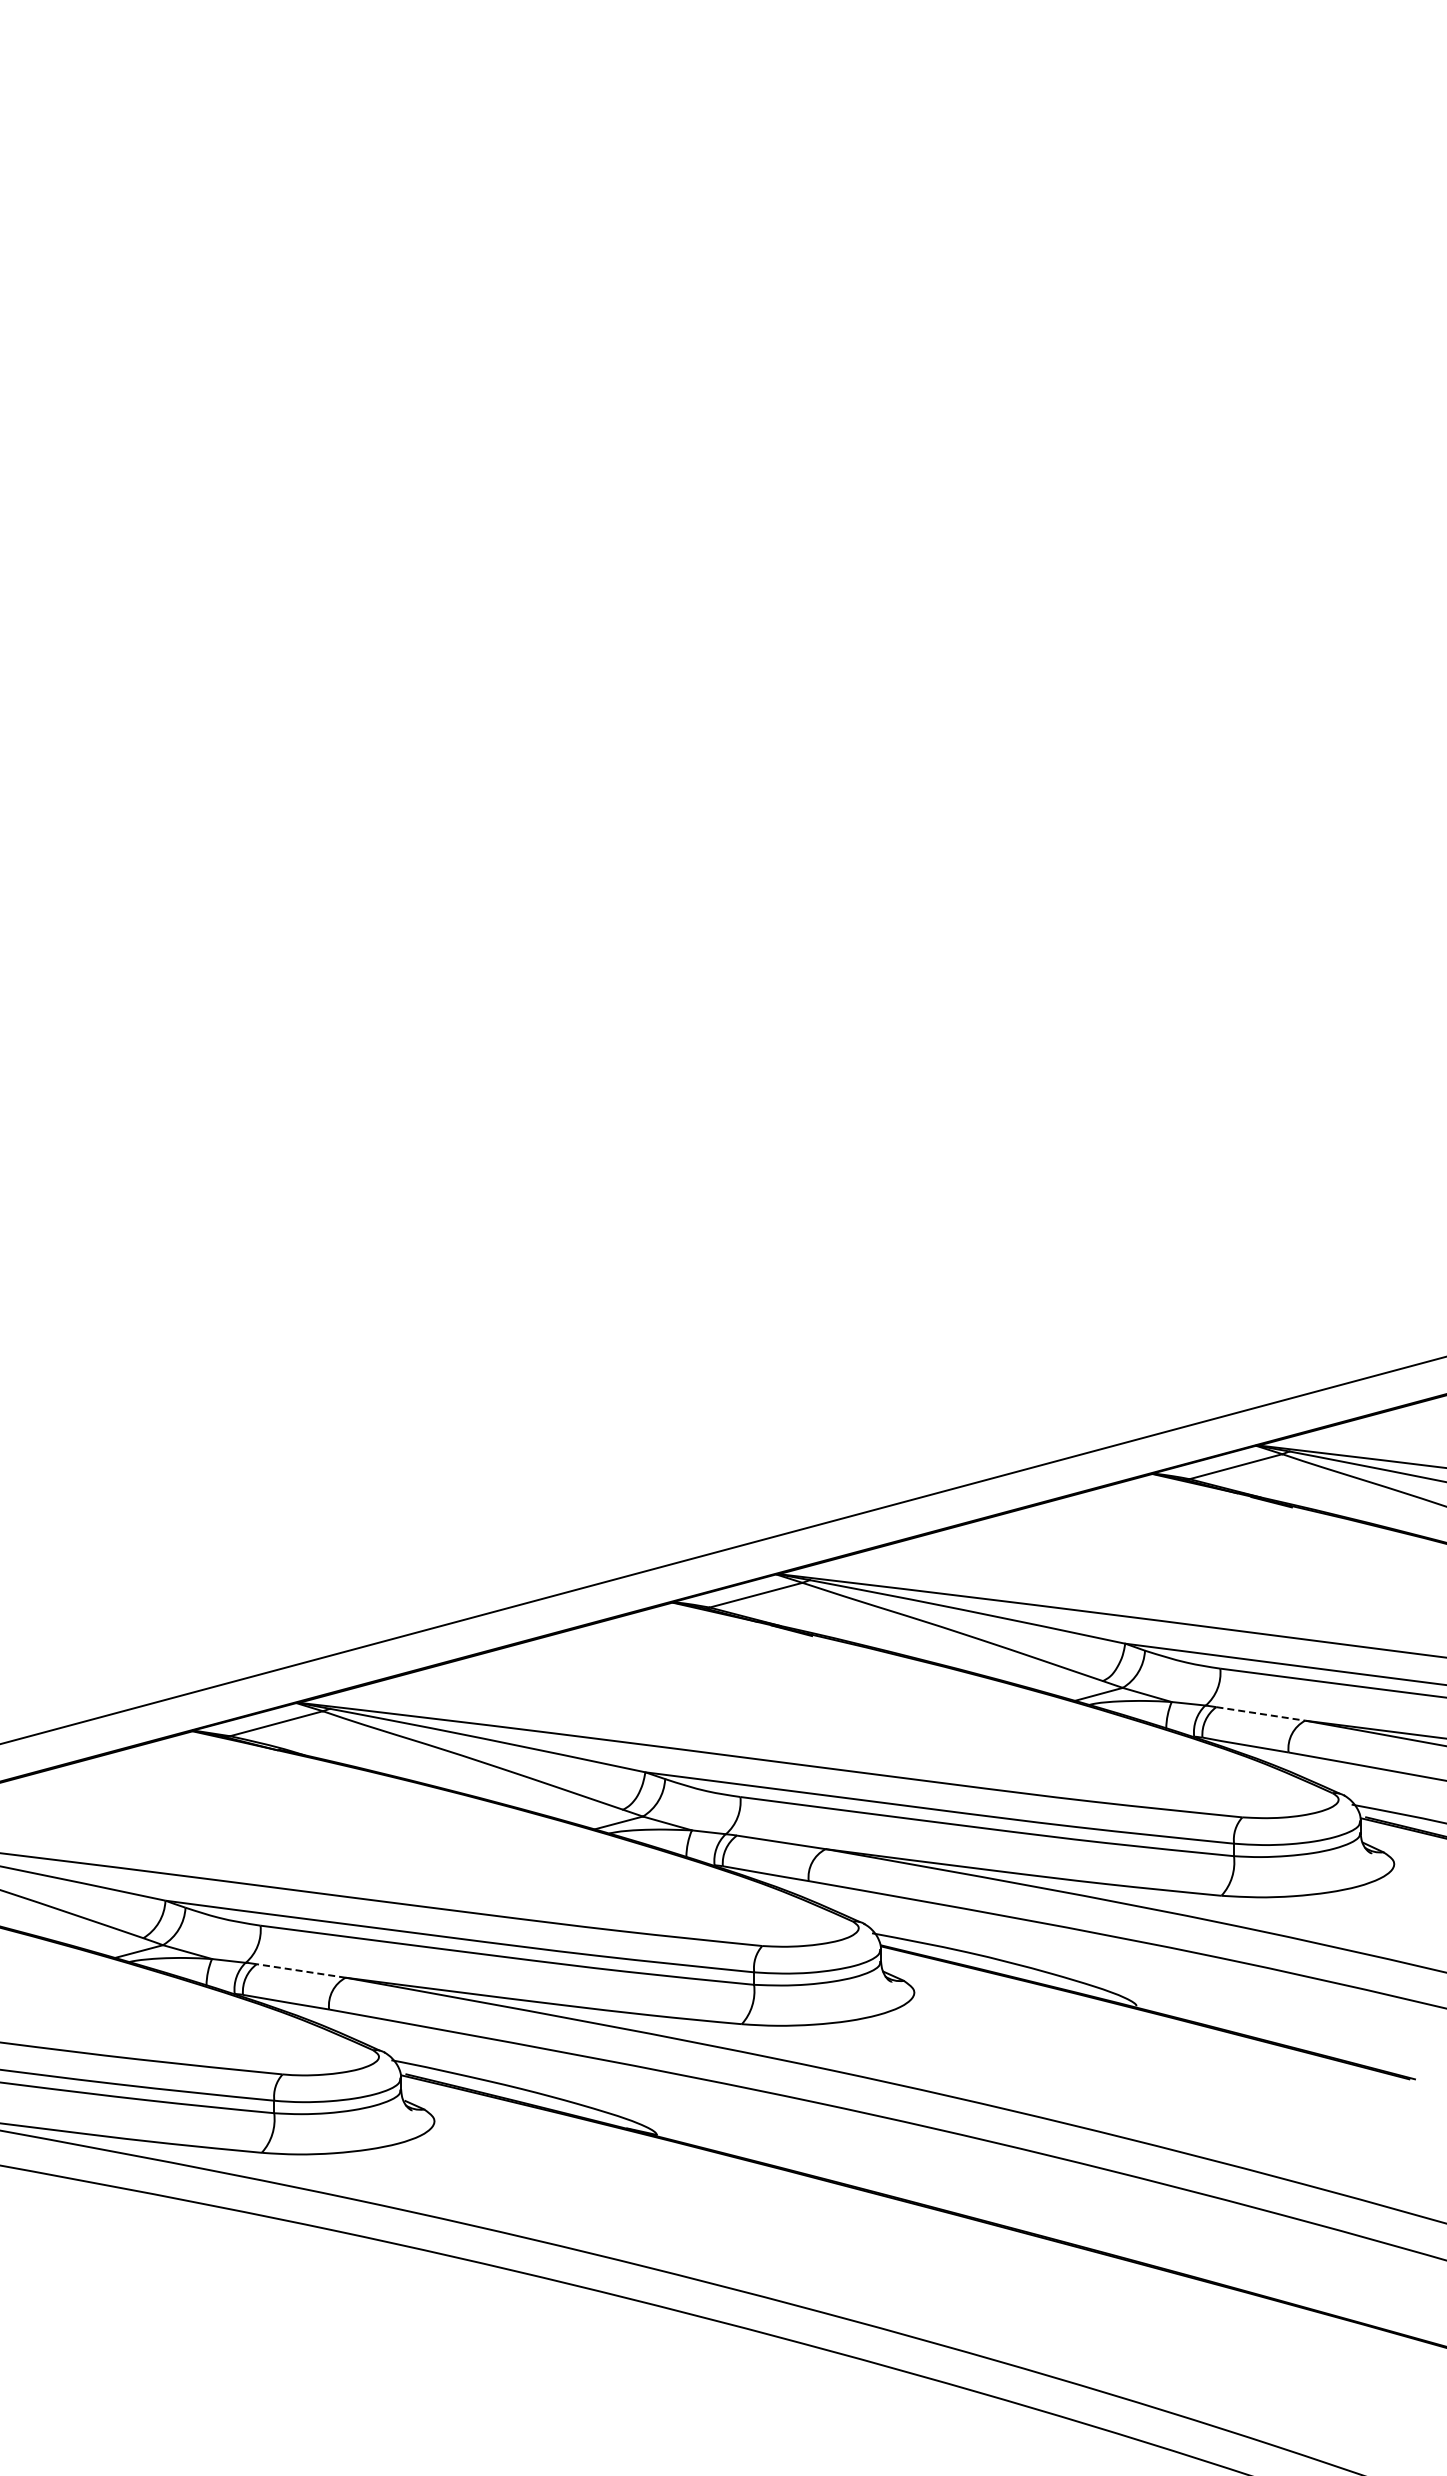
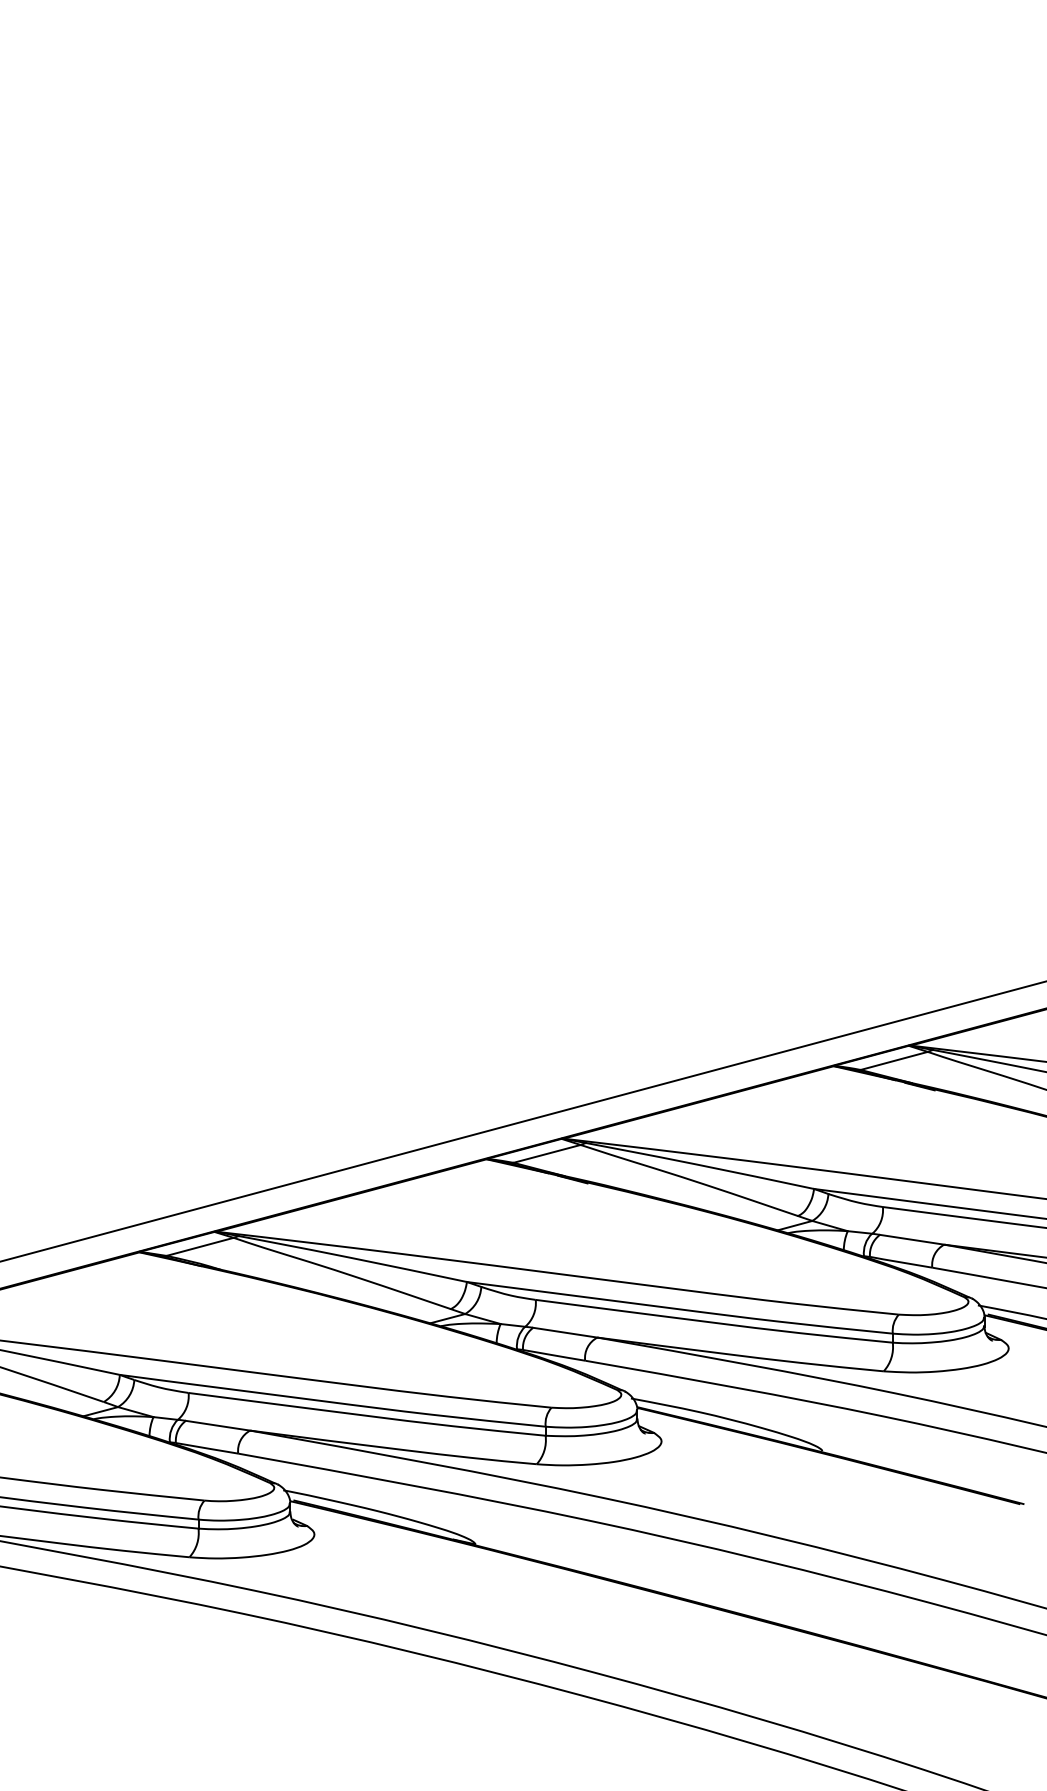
line: (1261, 1714) -> (912, 1240), dashed -> solid
line: (300, 1970) -> (217, 1425), dashed -> solid

